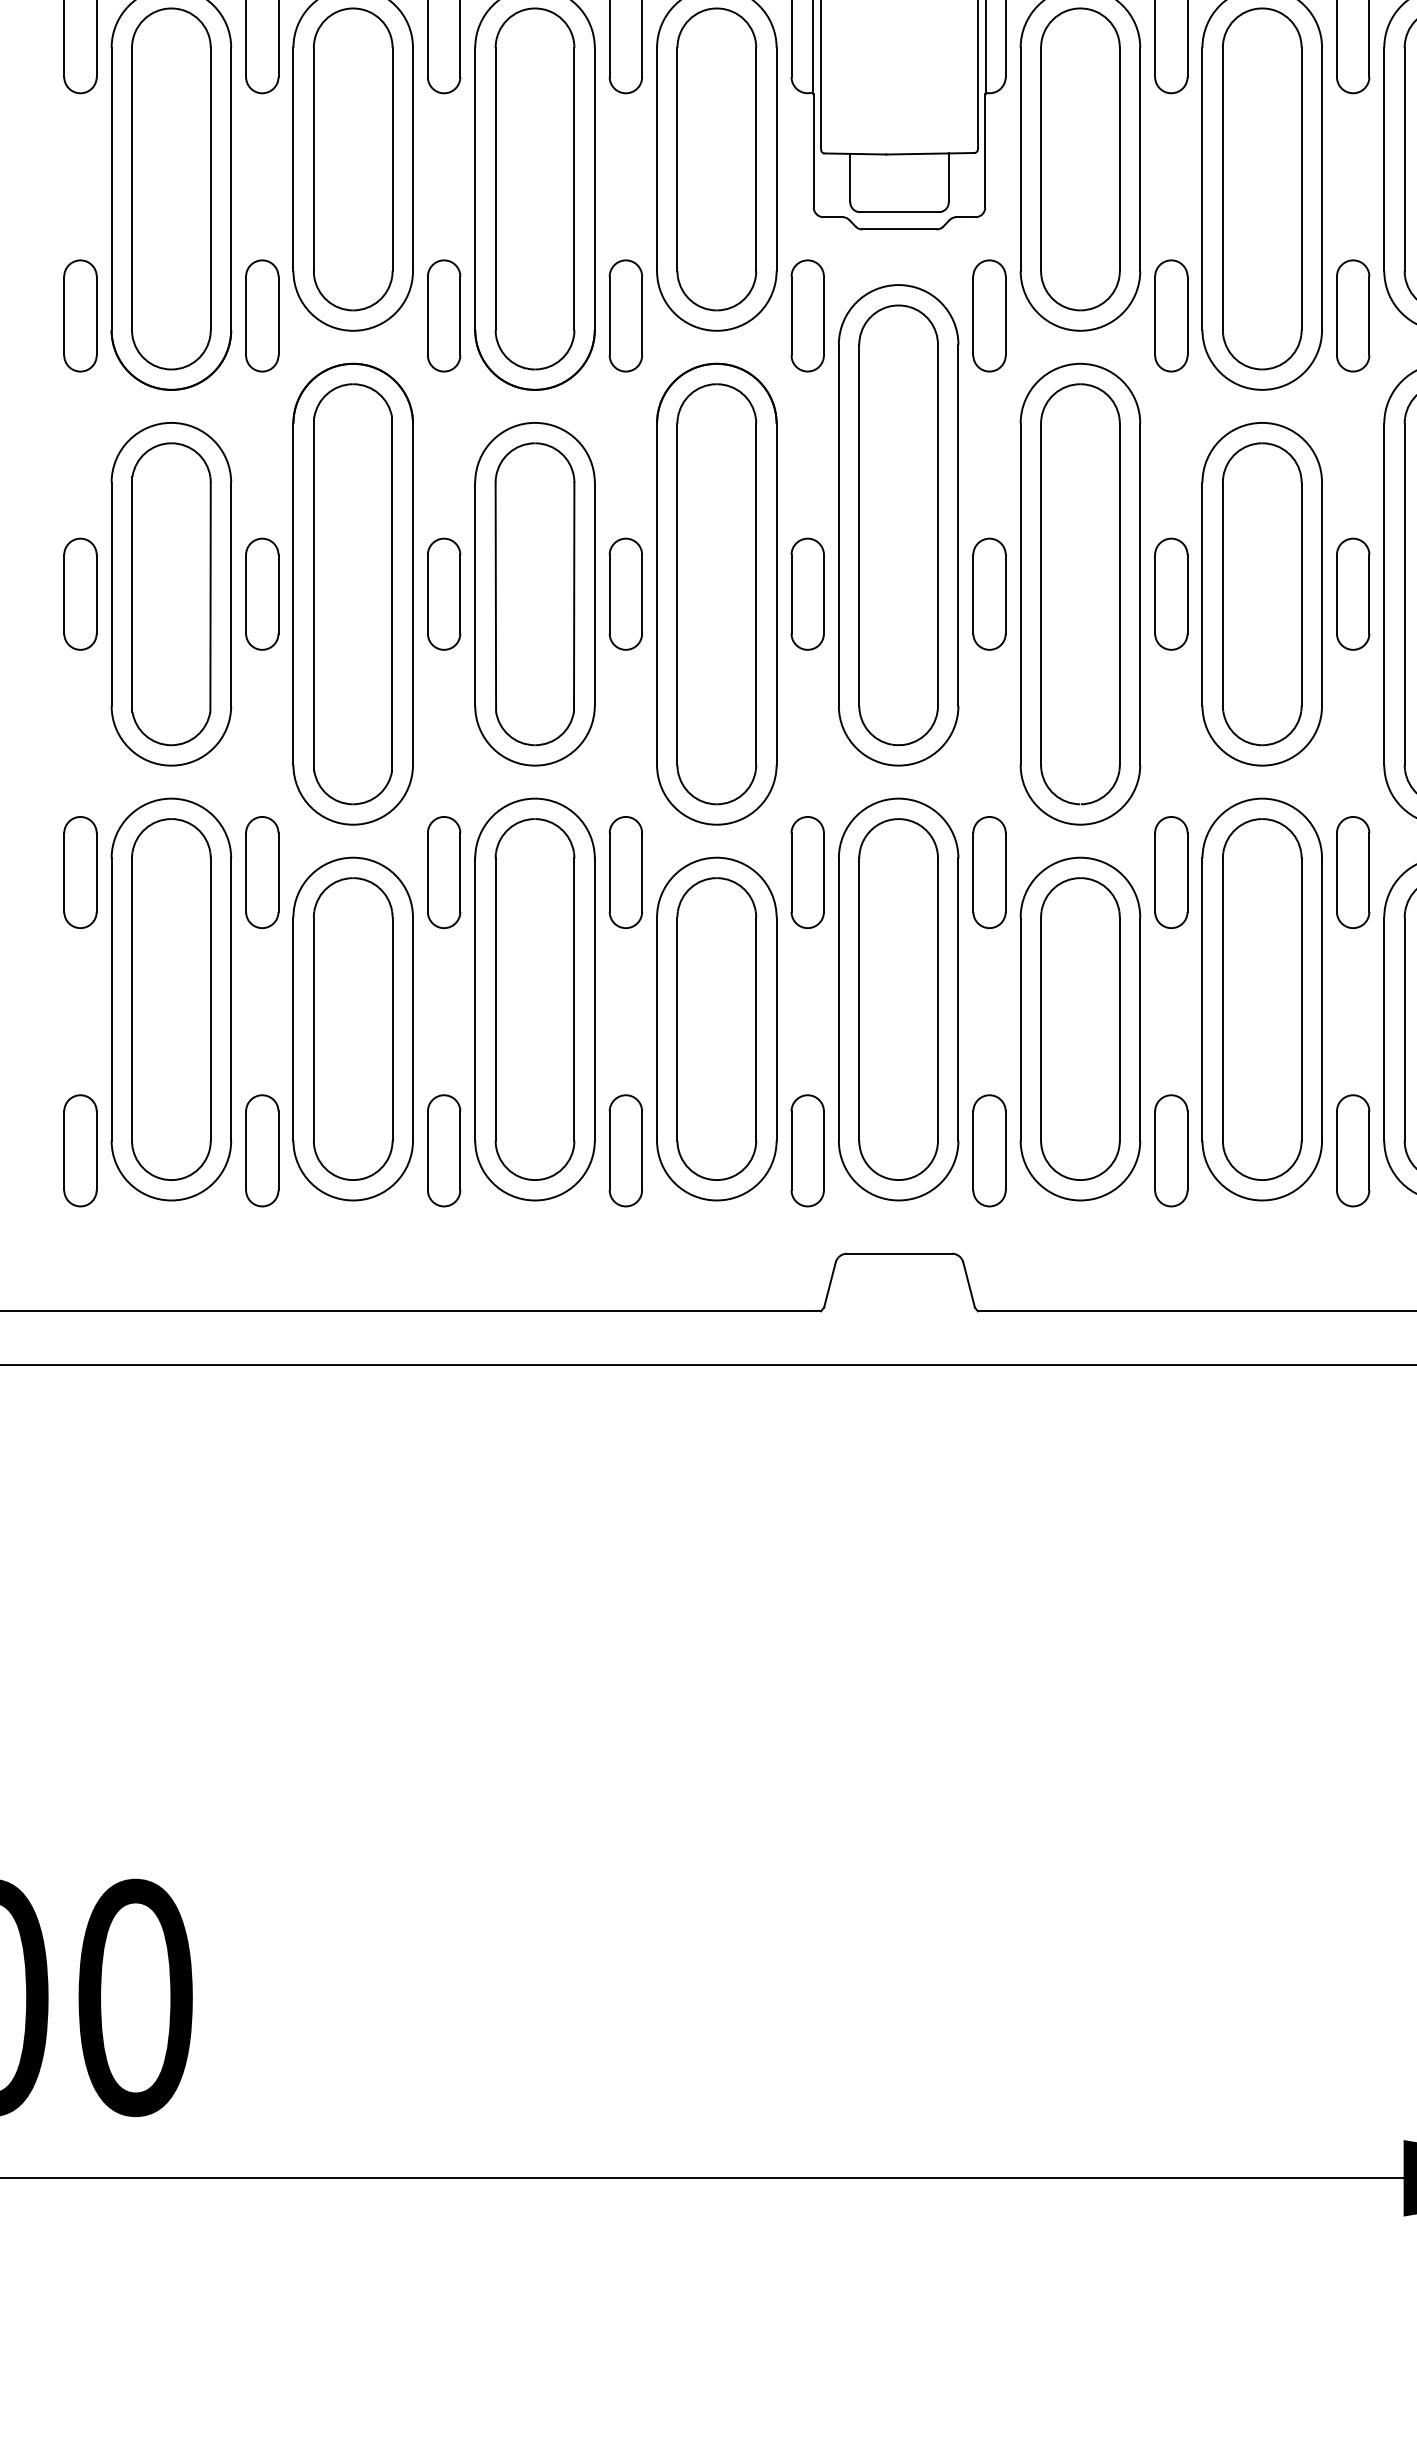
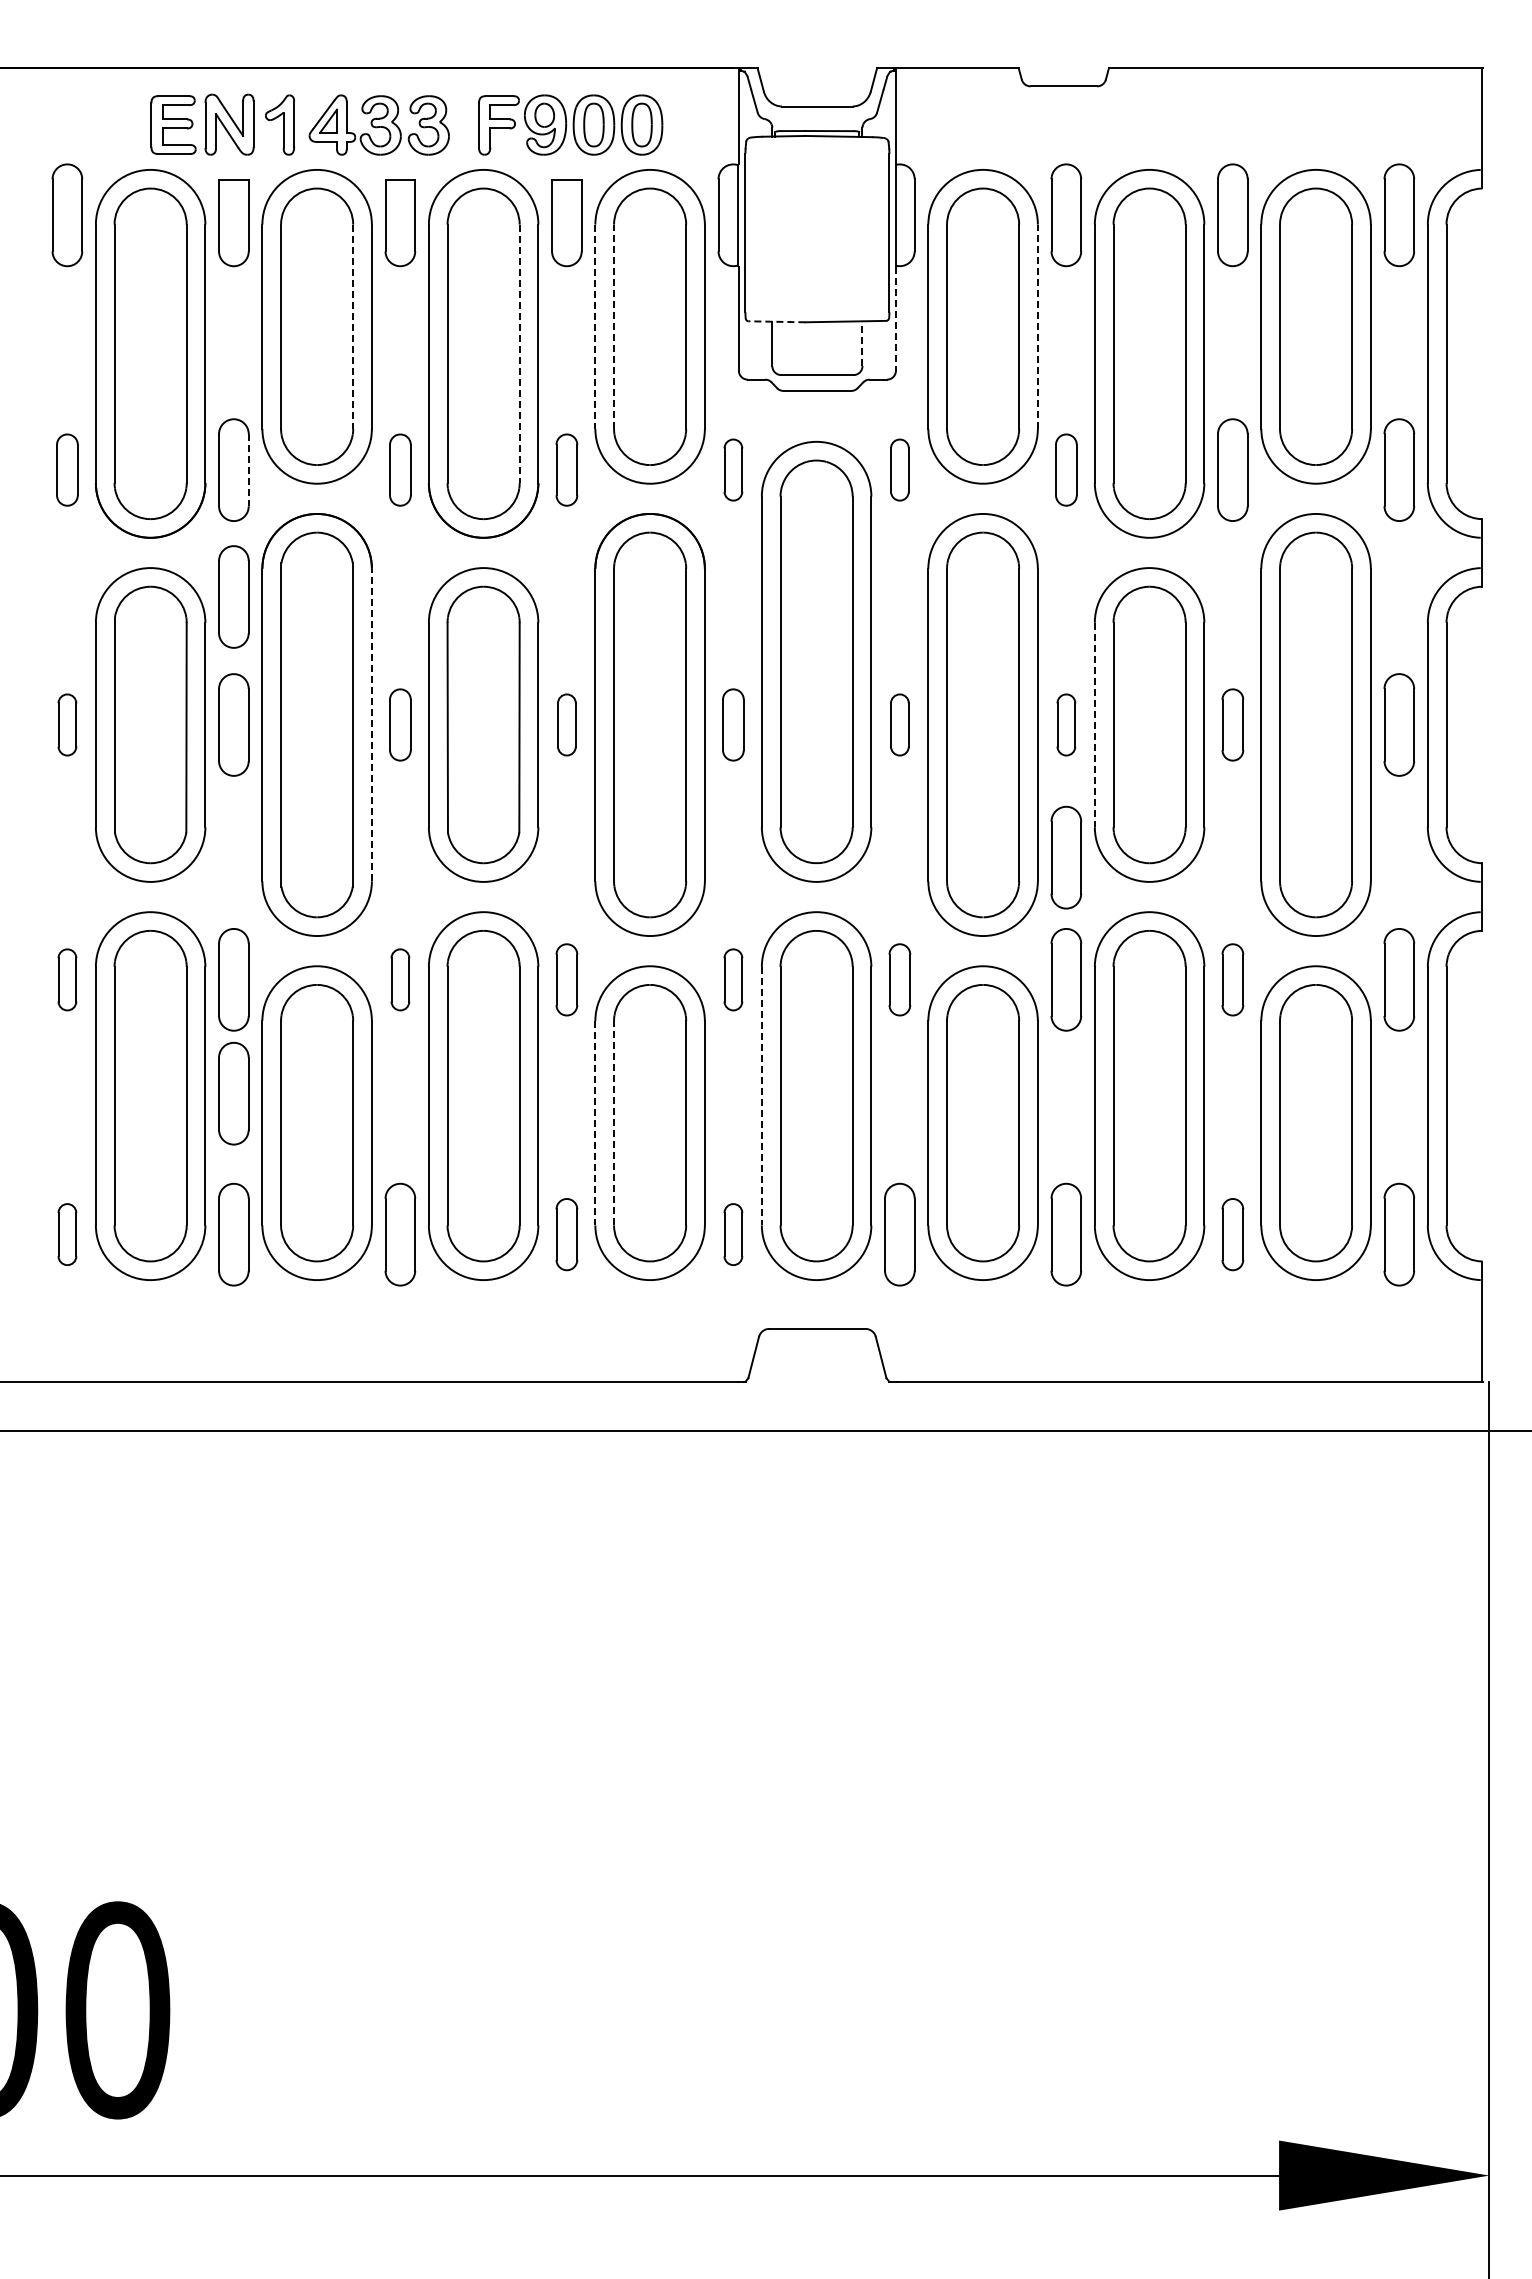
line: (984, 150) -> (895, 318), solid -> dashed
line: (854, 153) -> (776, 321), solid -> dashed
line: (677, 159) -> (614, 326), solid -> dashed
line: (1139, 159) -> (1037, 326), solid -> dashed
line: (392, 160) -> (353, 327), solid -> dashed
line: (657, 160) -> (595, 327), solid -> dashed
line: (948, 177) -> (862, 343), solid -> dashed
line: (574, 189) -> (519, 354), solid -> dashed
part: (80, 315) -> (67, 469), size x0.7
part: (444, 315) -> (400, 469), size x0.7
part: (625, 315) -> (566, 469), size x0.7
part: (807, 315) -> (733, 469), size x0.6
part: (989, 315) -> (899, 469), size x0.6
part: (1171, 315) -> (1066, 469), size x0.7
line: (278, 316) -> (248, 470), solid -> dashed
part: (261, 453) -> (233, 596), added
part: (80, 593) -> (67, 724), size x0.6
line: (412, 593) -> (371, 724), solid -> dashed
part: (444, 593) -> (400, 724), size x0.7
part: (625, 593) -> (566, 724), size x0.6
part: (807, 593) -> (733, 724), size x0.7
part: (989, 593) -> (899, 724), size x0.6
part: (1171, 593) -> (1066, 724), size x0.6
part: (1352, 593) -> (1232, 724), size x0.7
line: (1202, 594) -> (1094, 725), solid -> dashed
part: (1171, 738) -> (1066, 857), added
part: (80, 872) -> (67, 979), size x0.6
part: (444, 872) -> (400, 979), size x0.6
part: (625, 872) -> (566, 979), size x0.7
part: (807, 872) -> (733, 979), size x0.6
part: (989, 872) -> (899, 979), size x0.7
part: (1352, 872) -> (1232, 979), size x0.7
part: (261, 996) -> (233, 1093), added
line: (838, 999) -> (761, 1096), solid -> dashed
line: (677, 1028) -> (614, 1122), solid -> dashed
line: (657, 1029) -> (595, 1123), solid -> dashed
part: (80, 1150) -> (67, 1234), size x0.6
part: (625, 1150) -> (566, 1234), size x0.7
part: (807, 1150) -> (733, 1234), size x0.6
part: (1352, 1150) -> (1232, 1234), size x0.7

